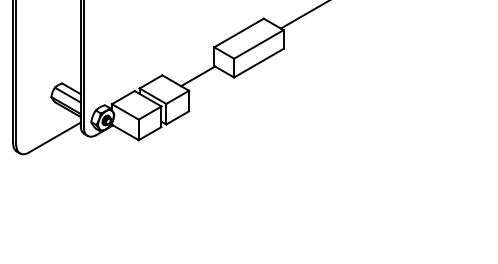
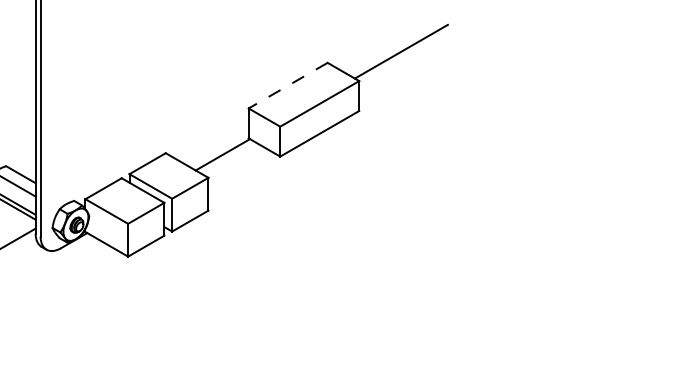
line: (239, 33) -> (288, 86), solid -> dashed

